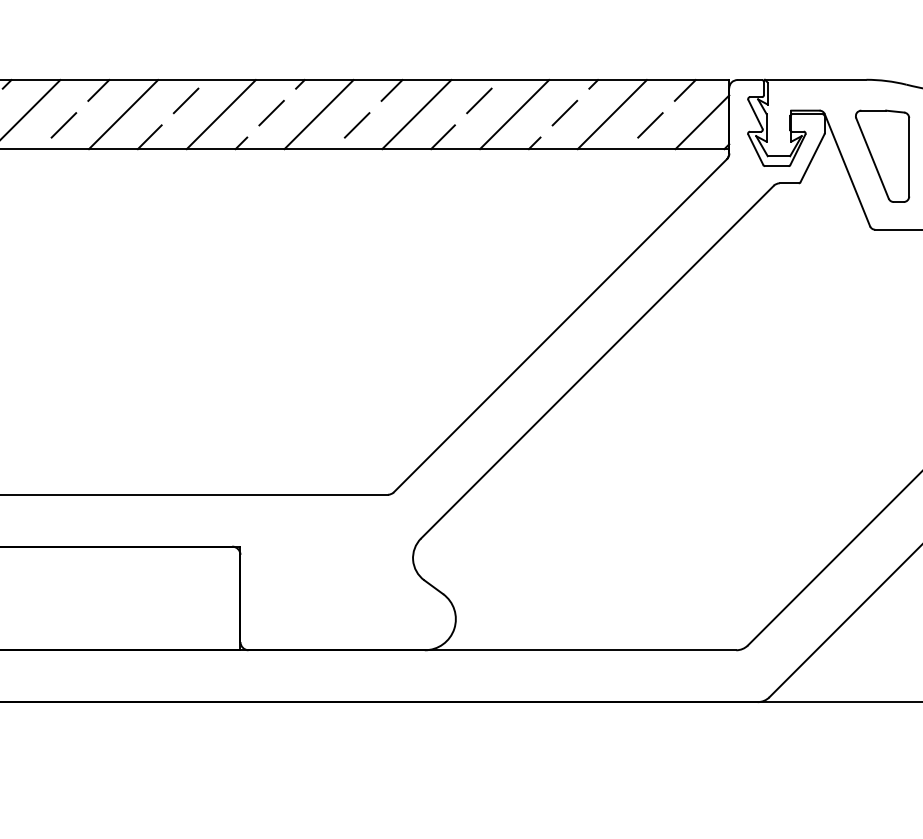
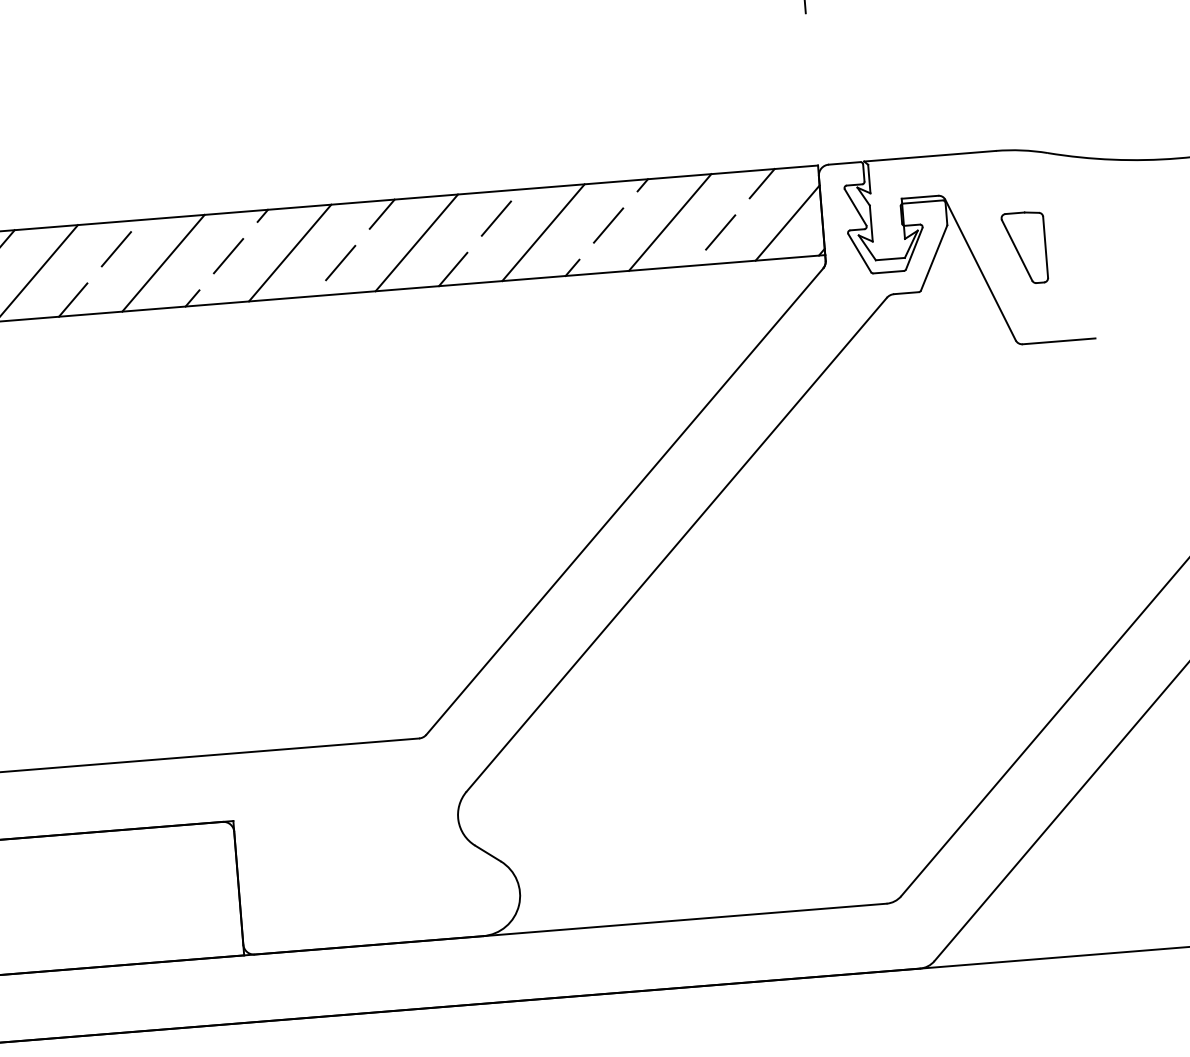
part: (882, 155) -> (1024, 247), size x0.6

